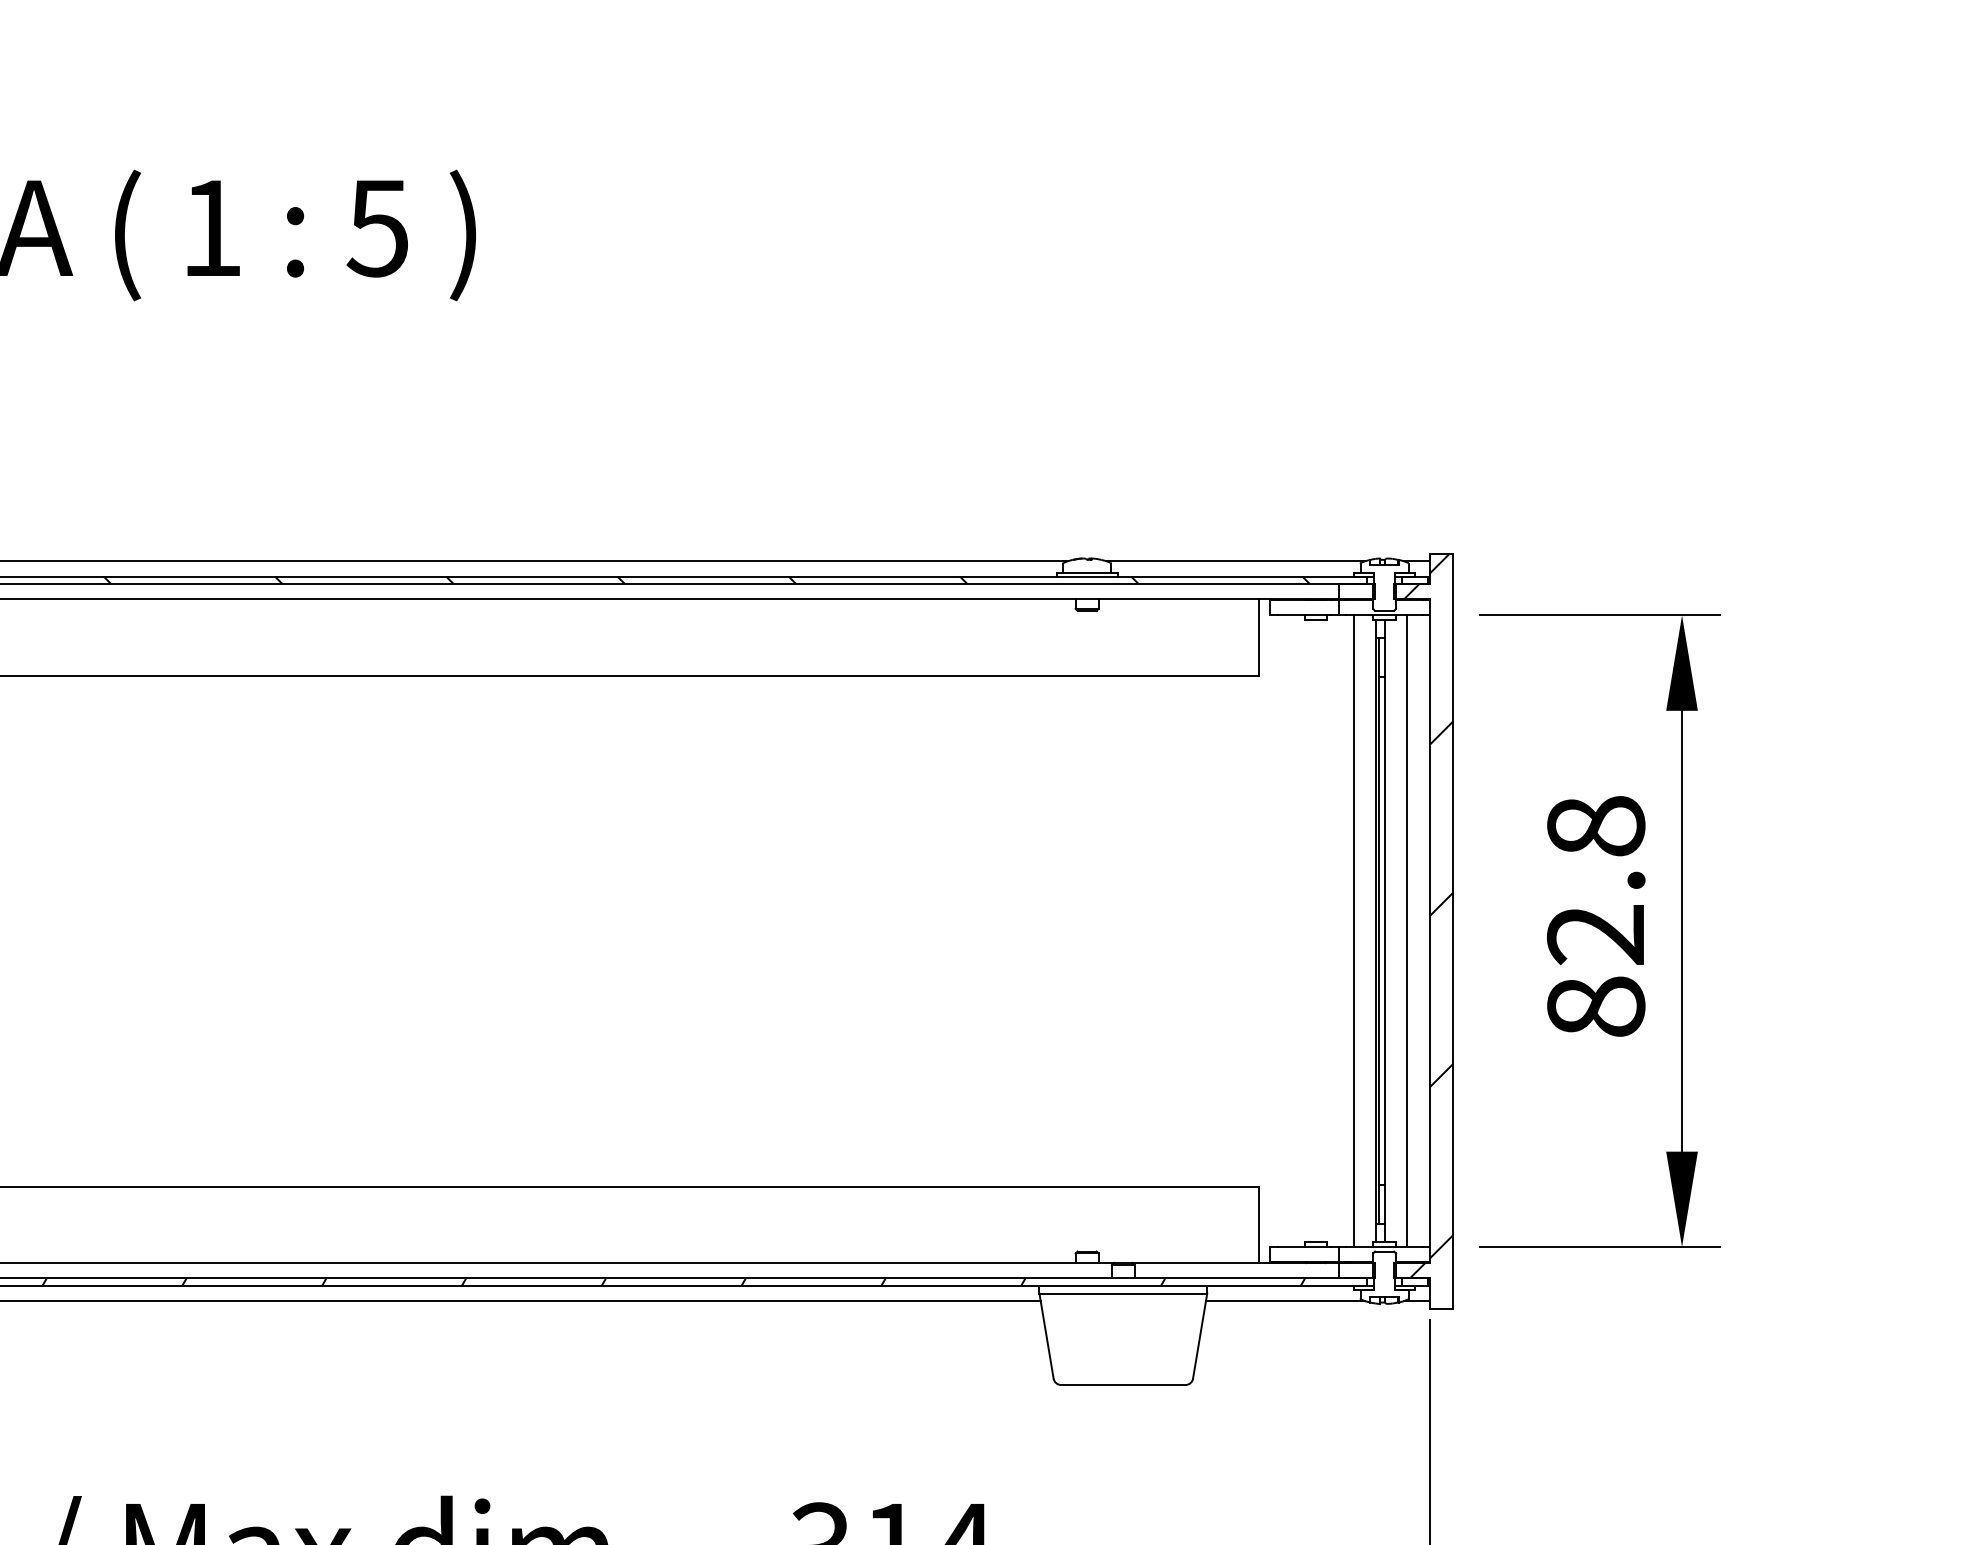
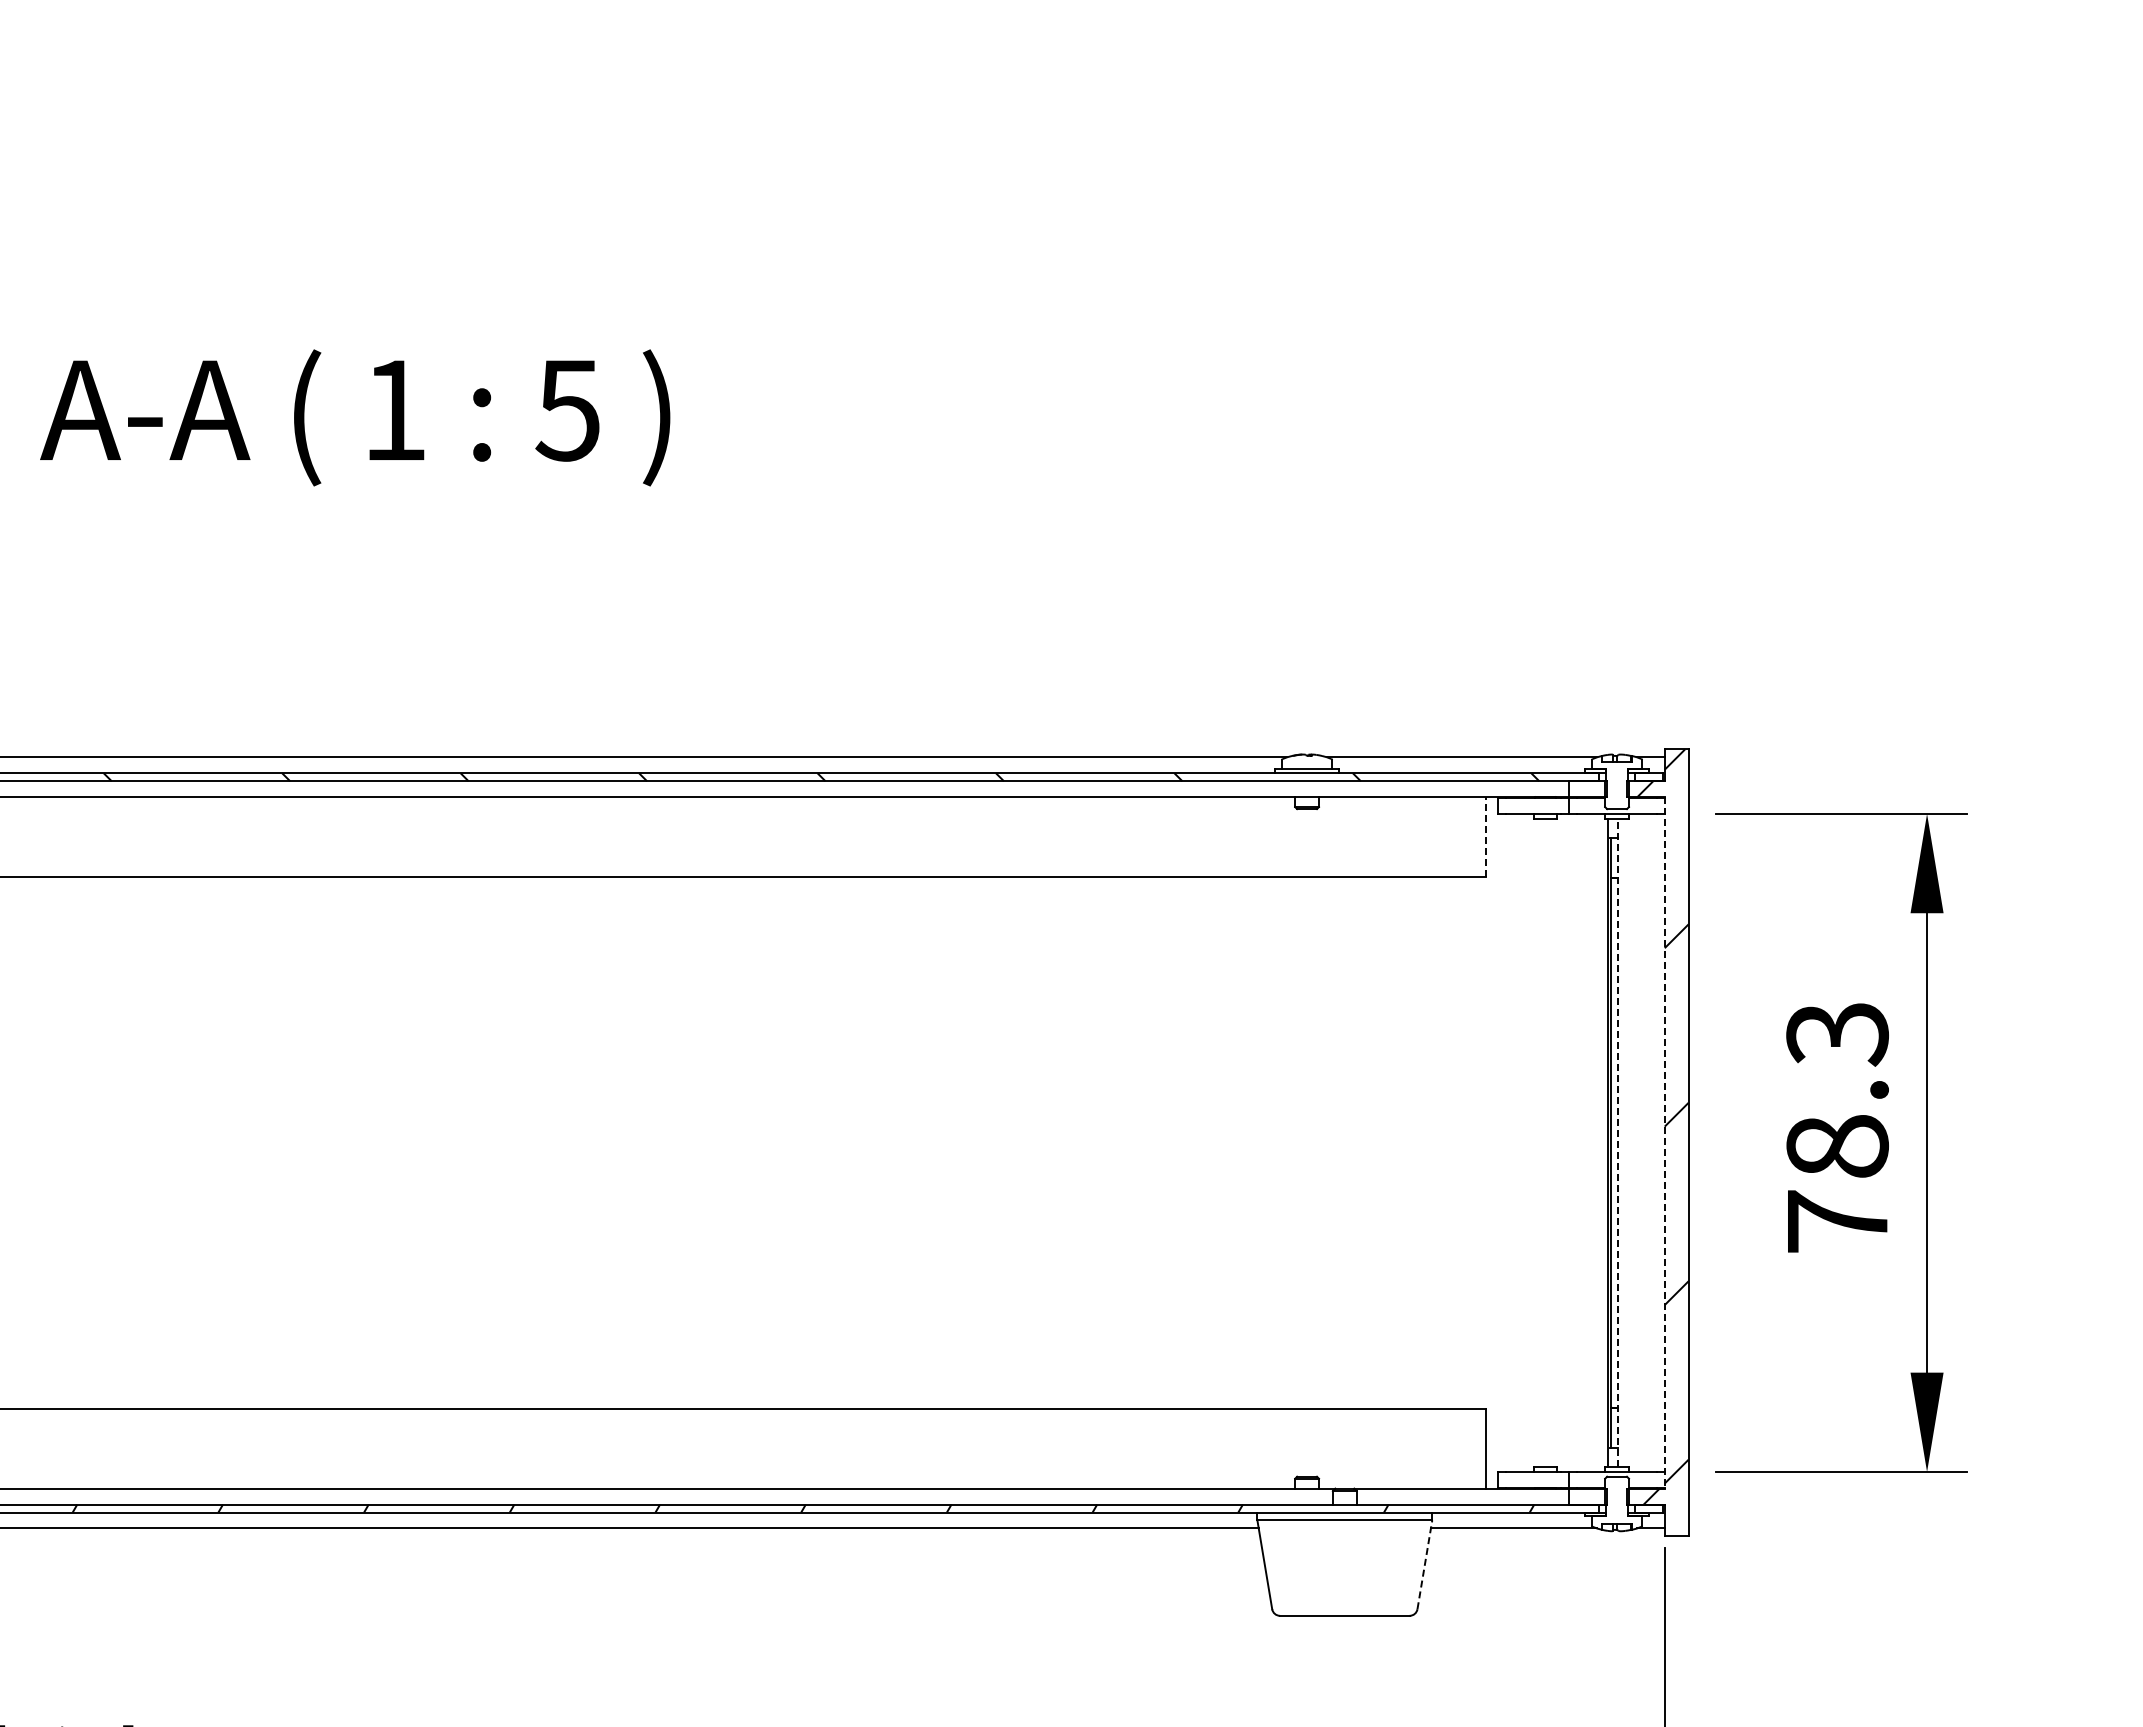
line: (1258, 637) -> (1485, 836), solid -> dashed
text: (1596, 916) -> (1837, 1127), 82.8 -> 78.3
line: (1354, 930) -> (1585, 1142), removed
line: (1384, 930) -> (1617, 1142), solid -> dashed
line: (1407, 930) -> (1640, 1142), removed
line: (1430, 930) -> (1664, 1142), solid -> dashed
line: (1199, 1335) -> (1424, 1564), solid -> dashed

